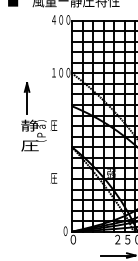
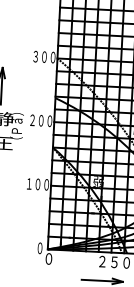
text: (53, 72) -> (35, 56), １００ -> ３００
text: (60, 125) -> (40, 120), 圧 -> ２００
text: (60, 178) -> (37, 184), 圧 -> １００

